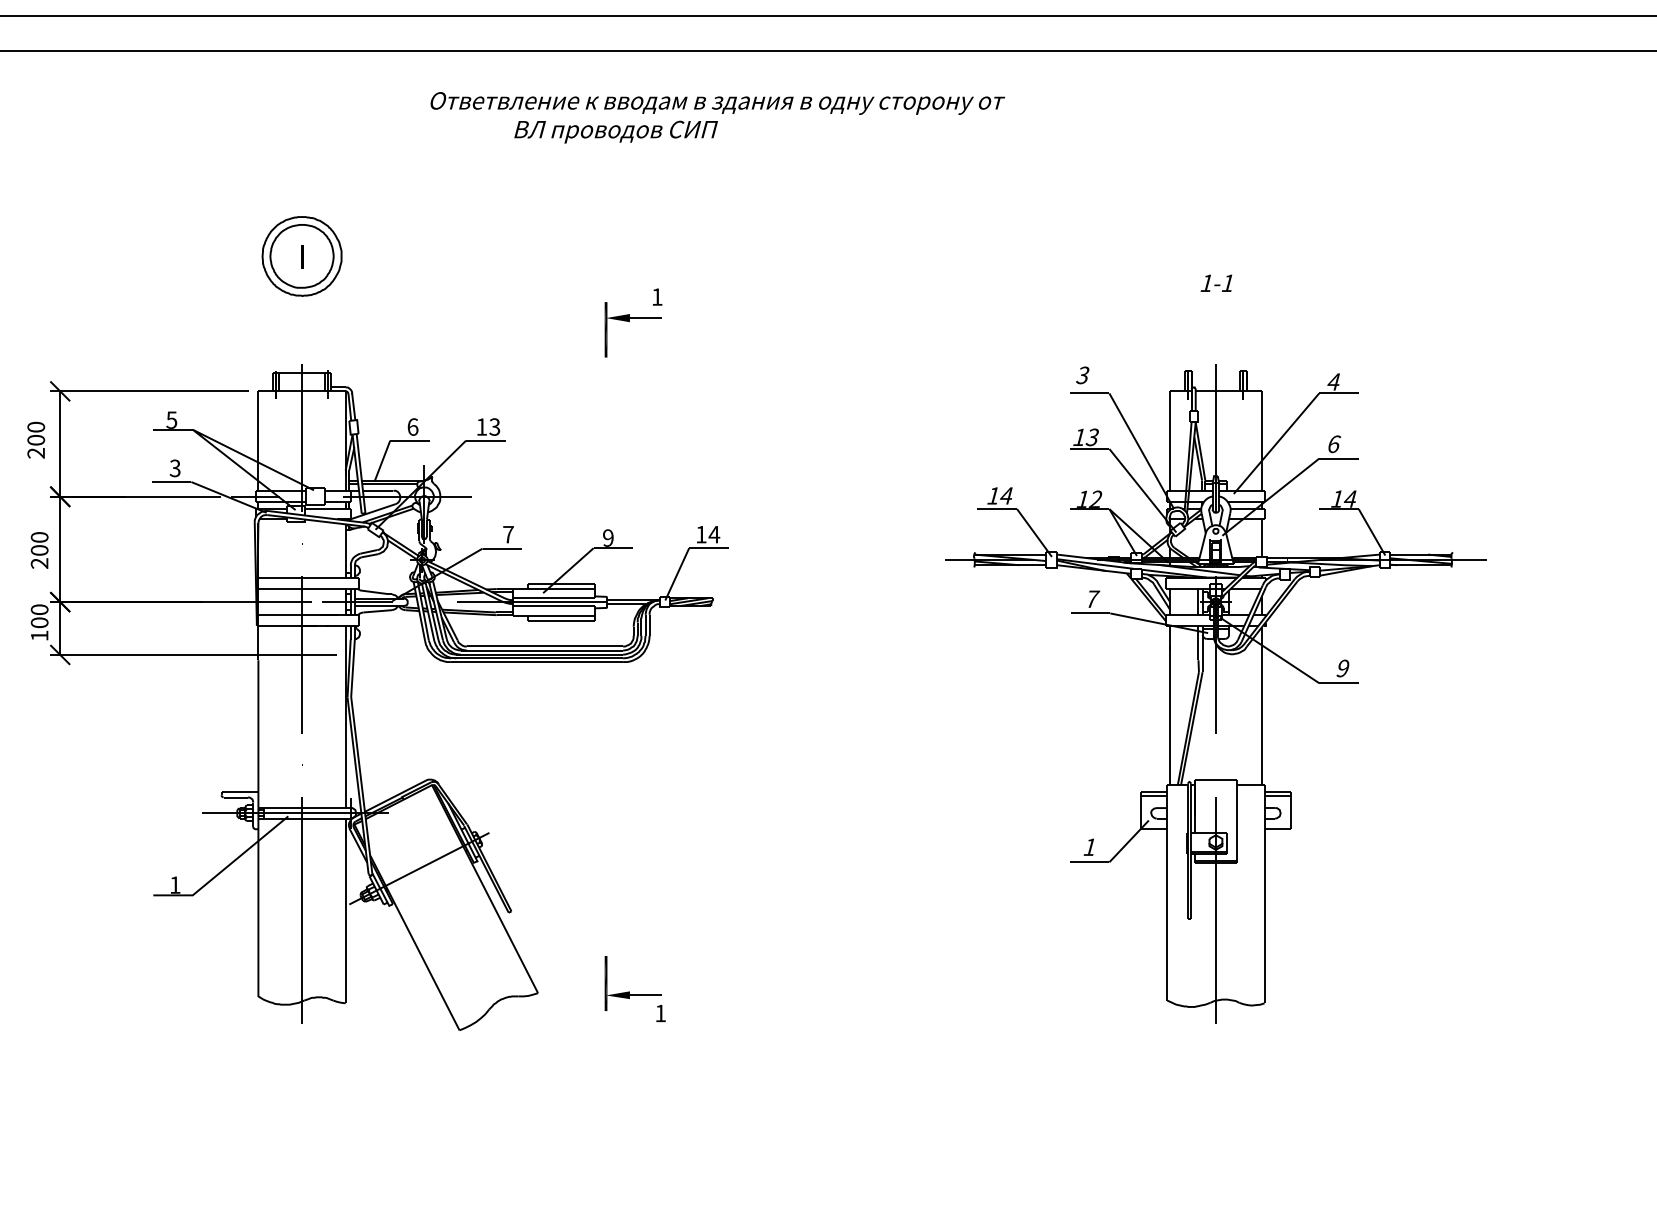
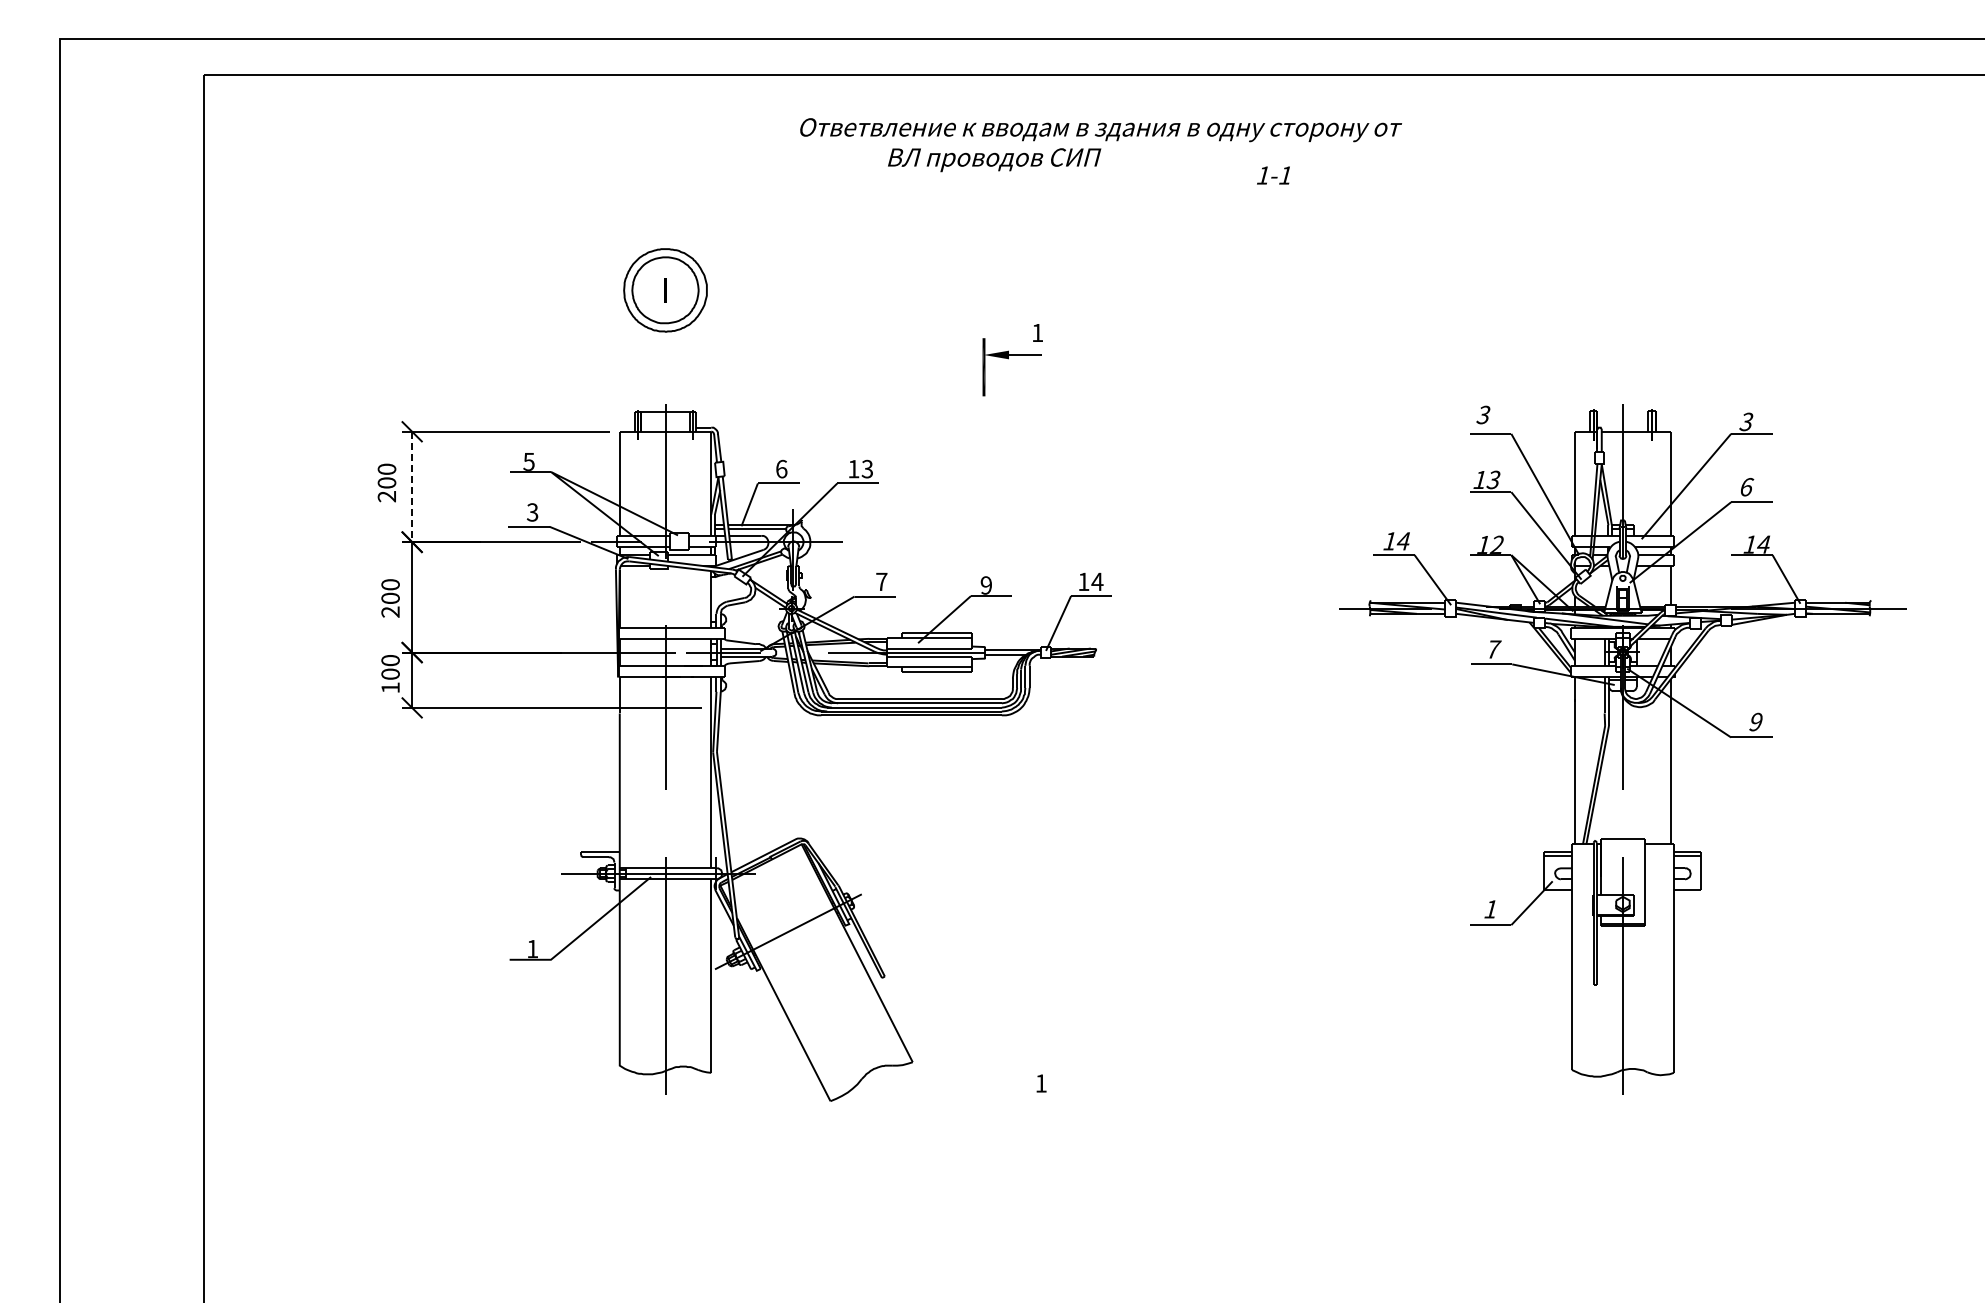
text: (1216, 283) -> (1273, 175), moved
text: (1333, 381) -> (1746, 421), 4 -> 3
line: (59, 444) -> (411, 487), solid -> dashed
part: (629, 991) -> (1008, 1060), removed

